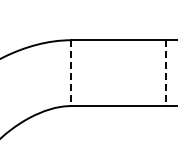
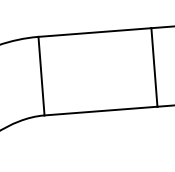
line: (71, 73) -> (41, 76), dashed -> solid
line: (165, 73) -> (153, 67), dashed -> solid

